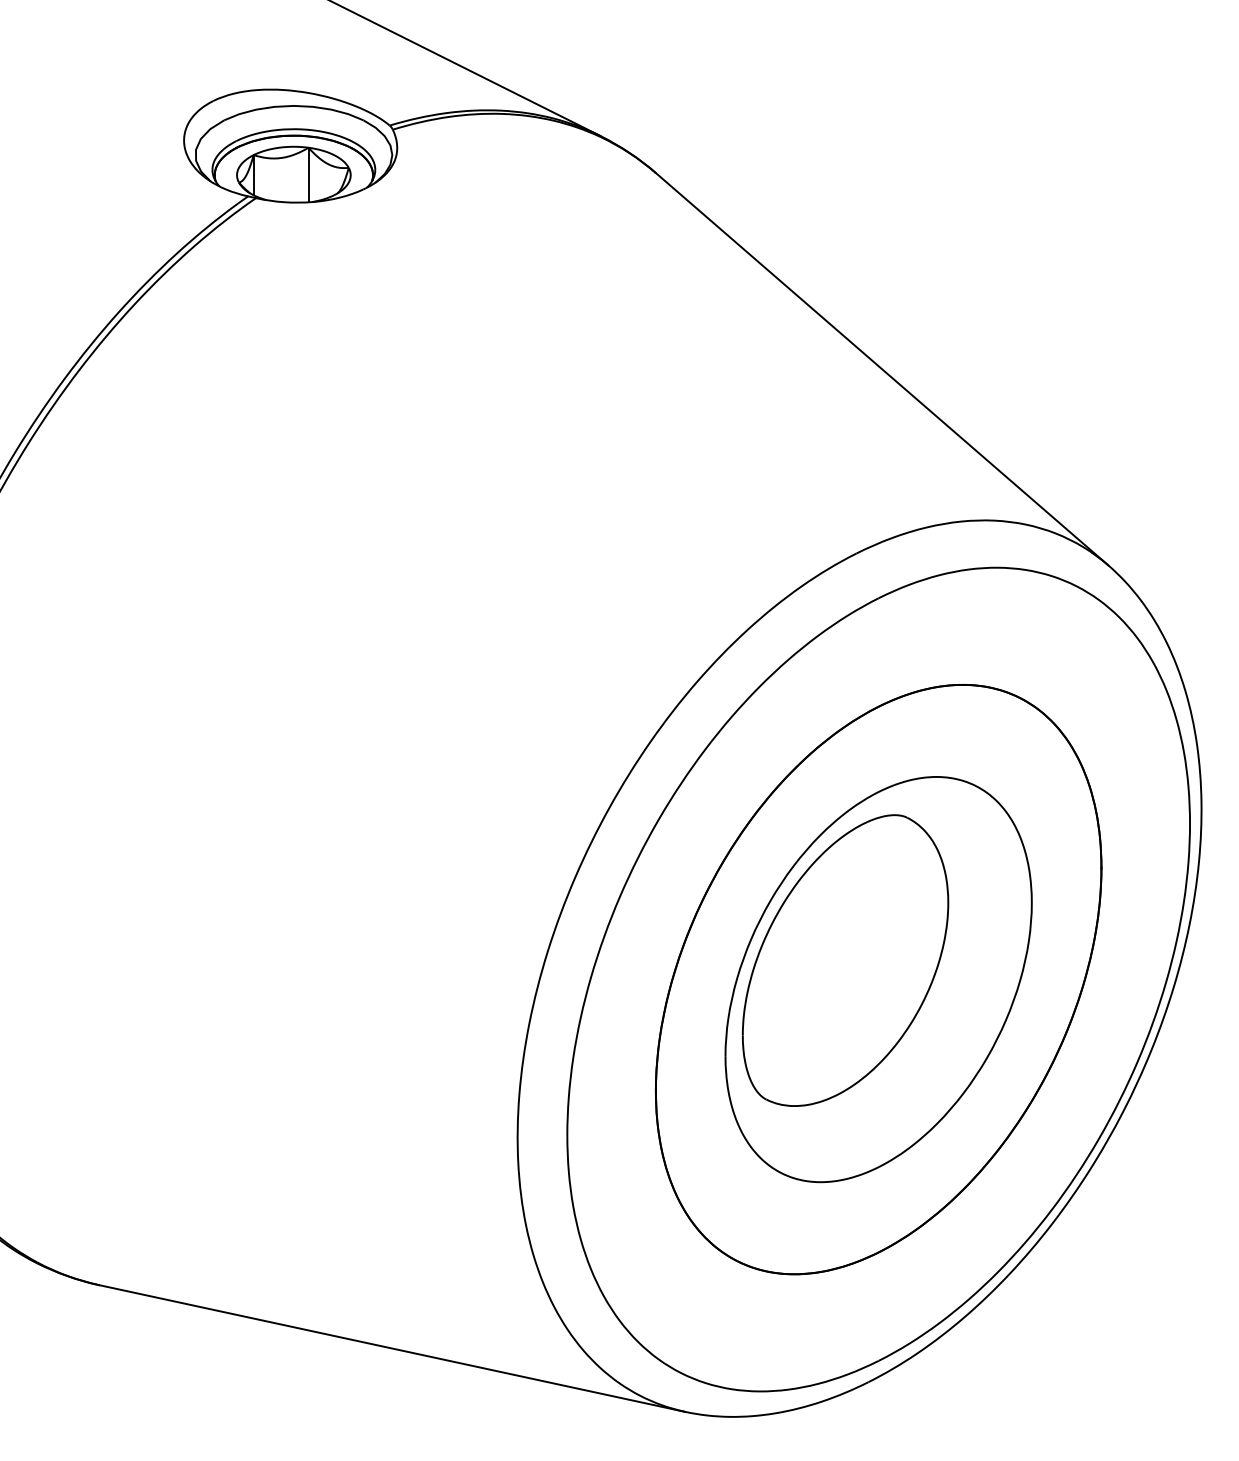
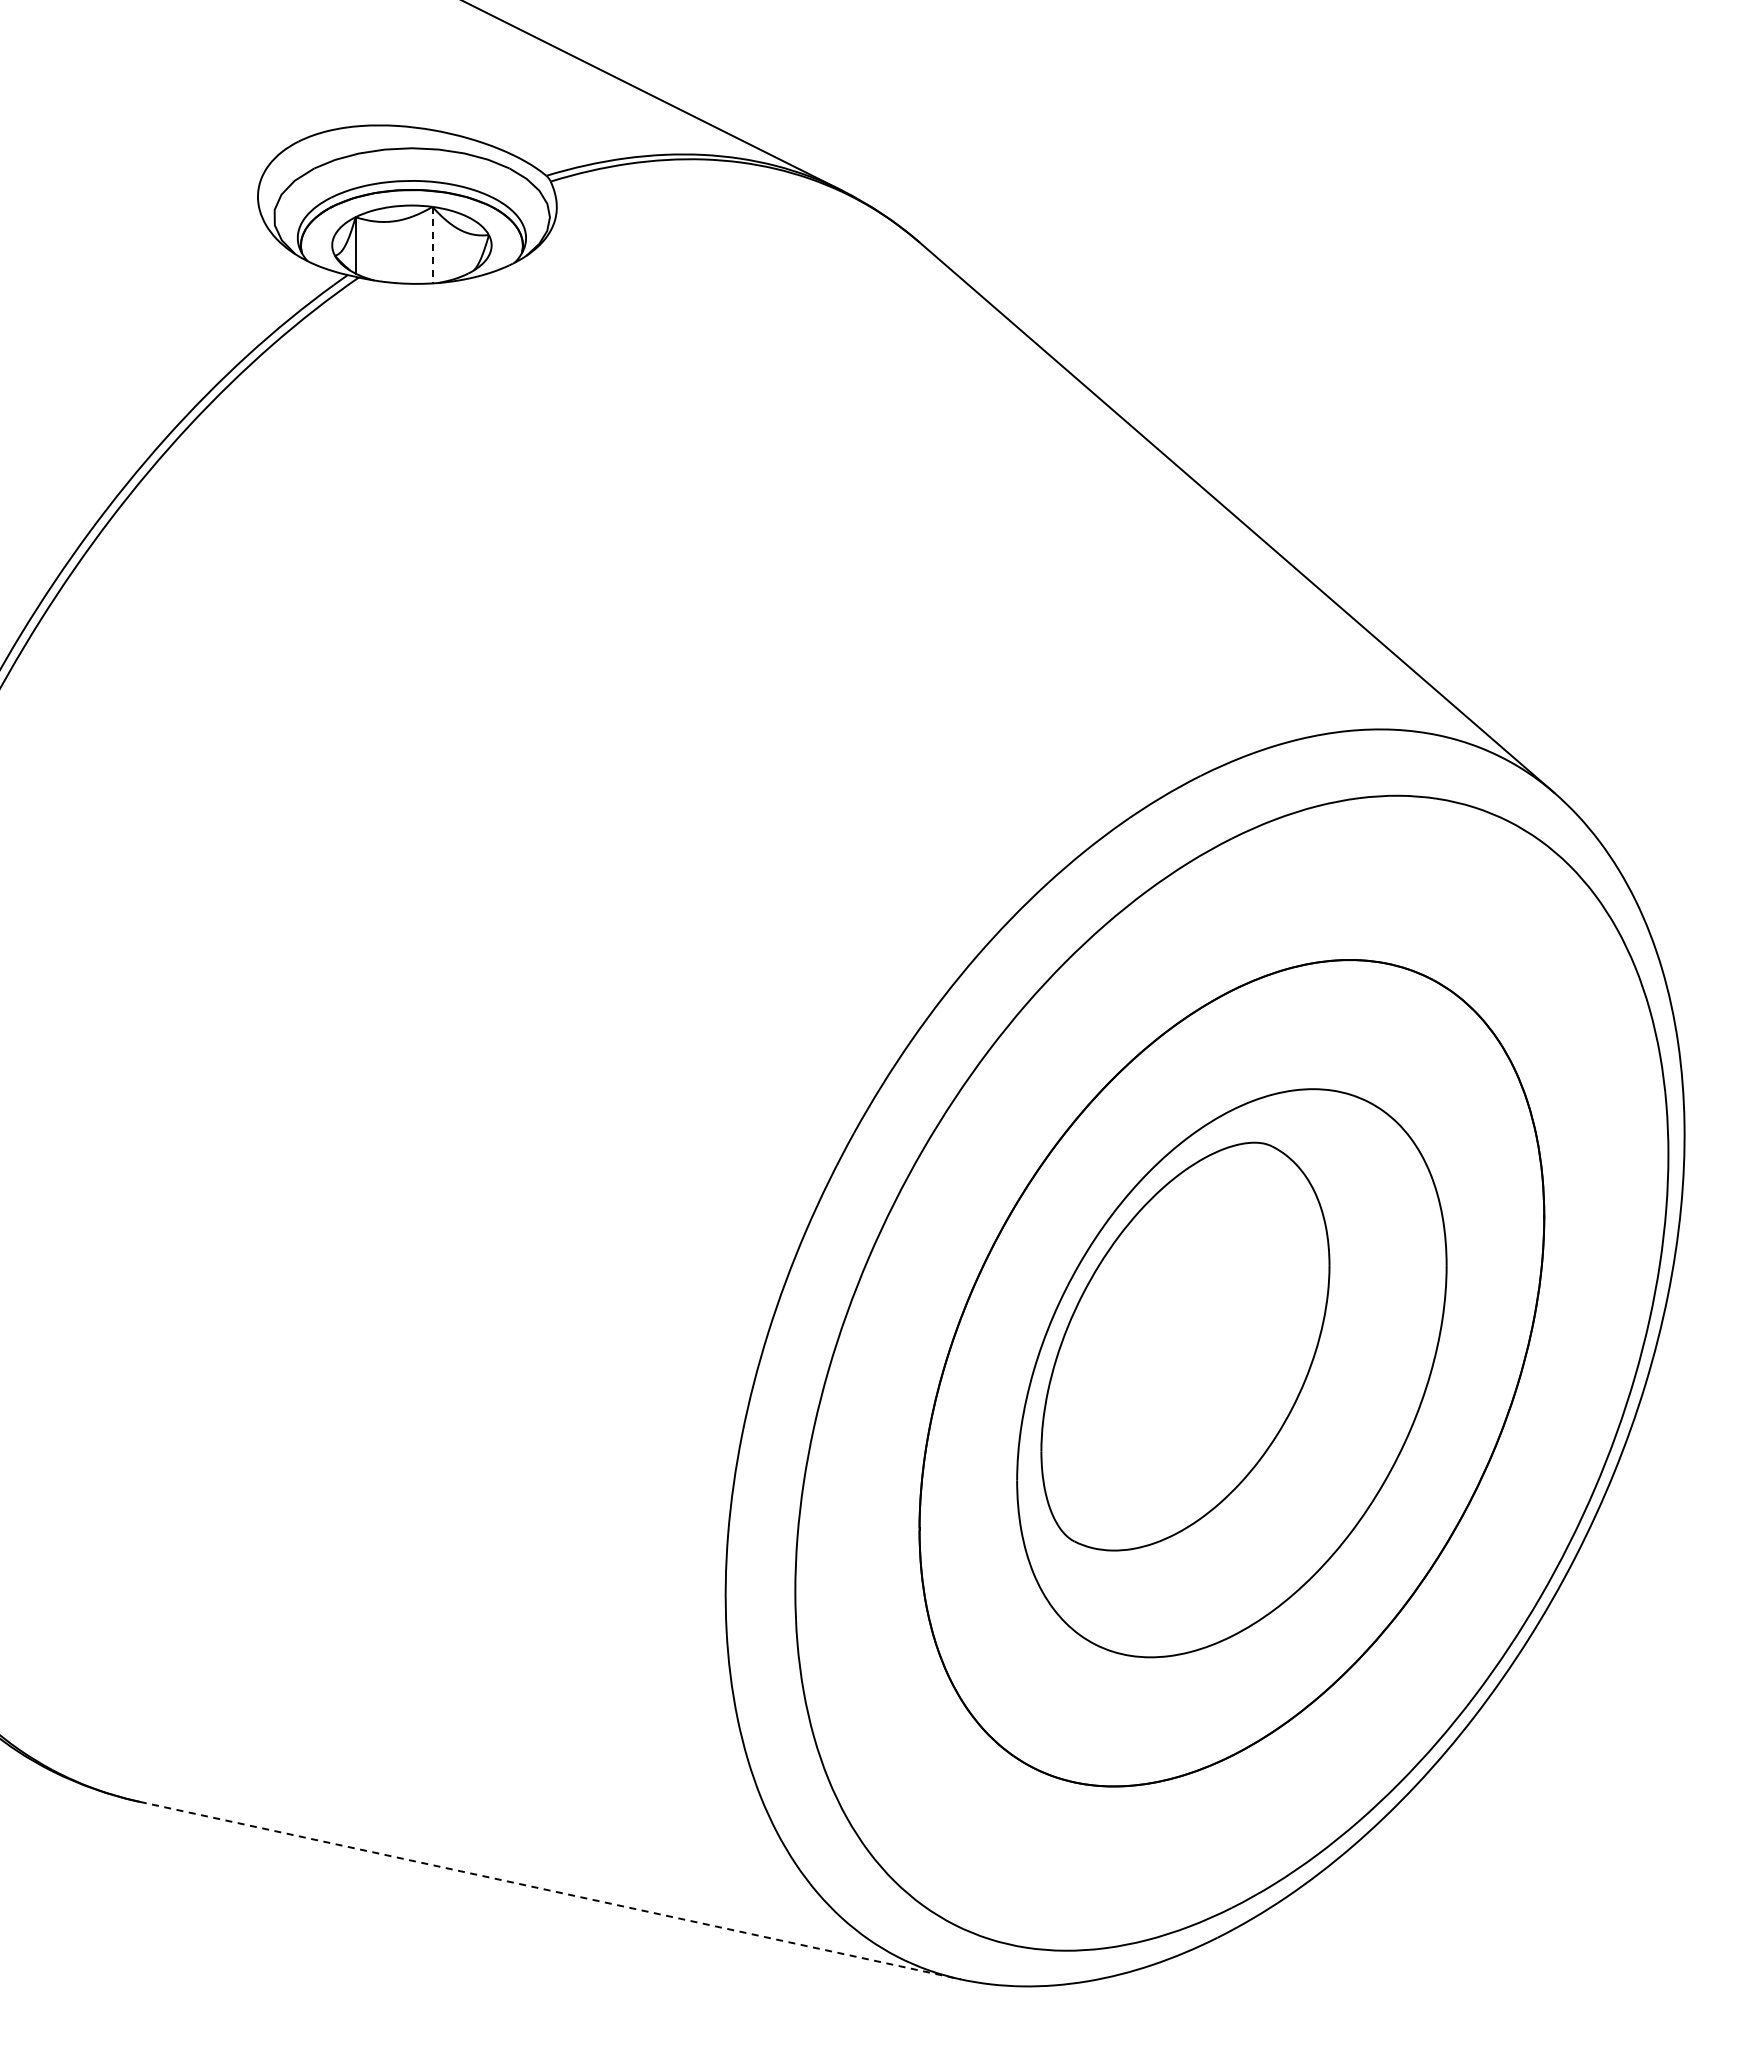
line: (308, 175) -> (432, 245), solid -> dashed
line: (392, 1348) -> (550, 1890), solid -> dashed

